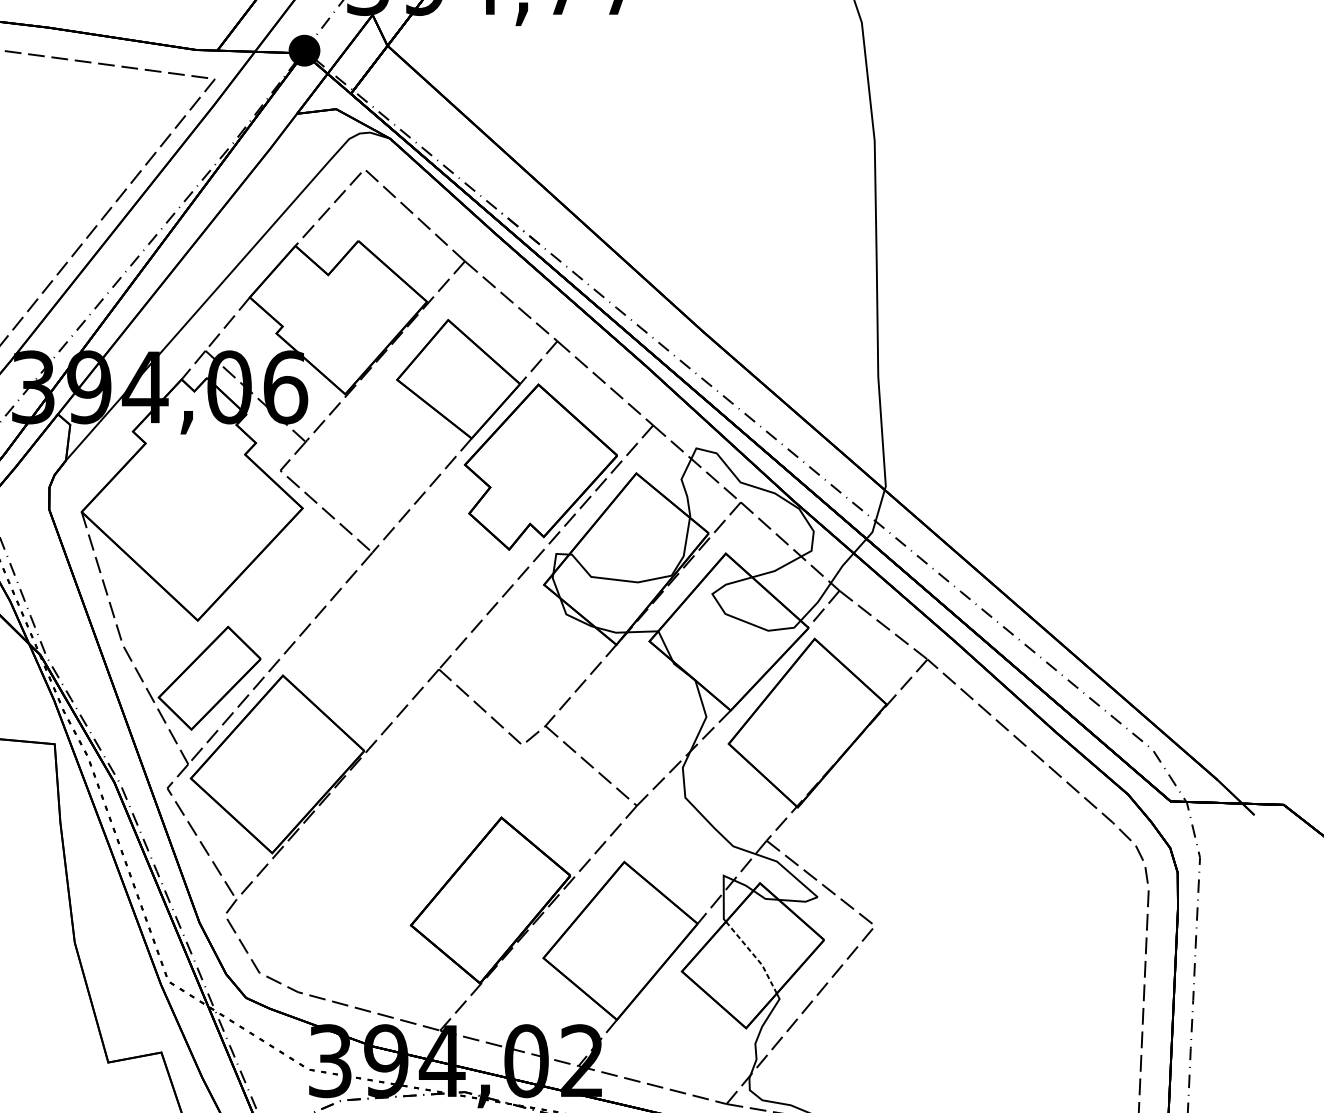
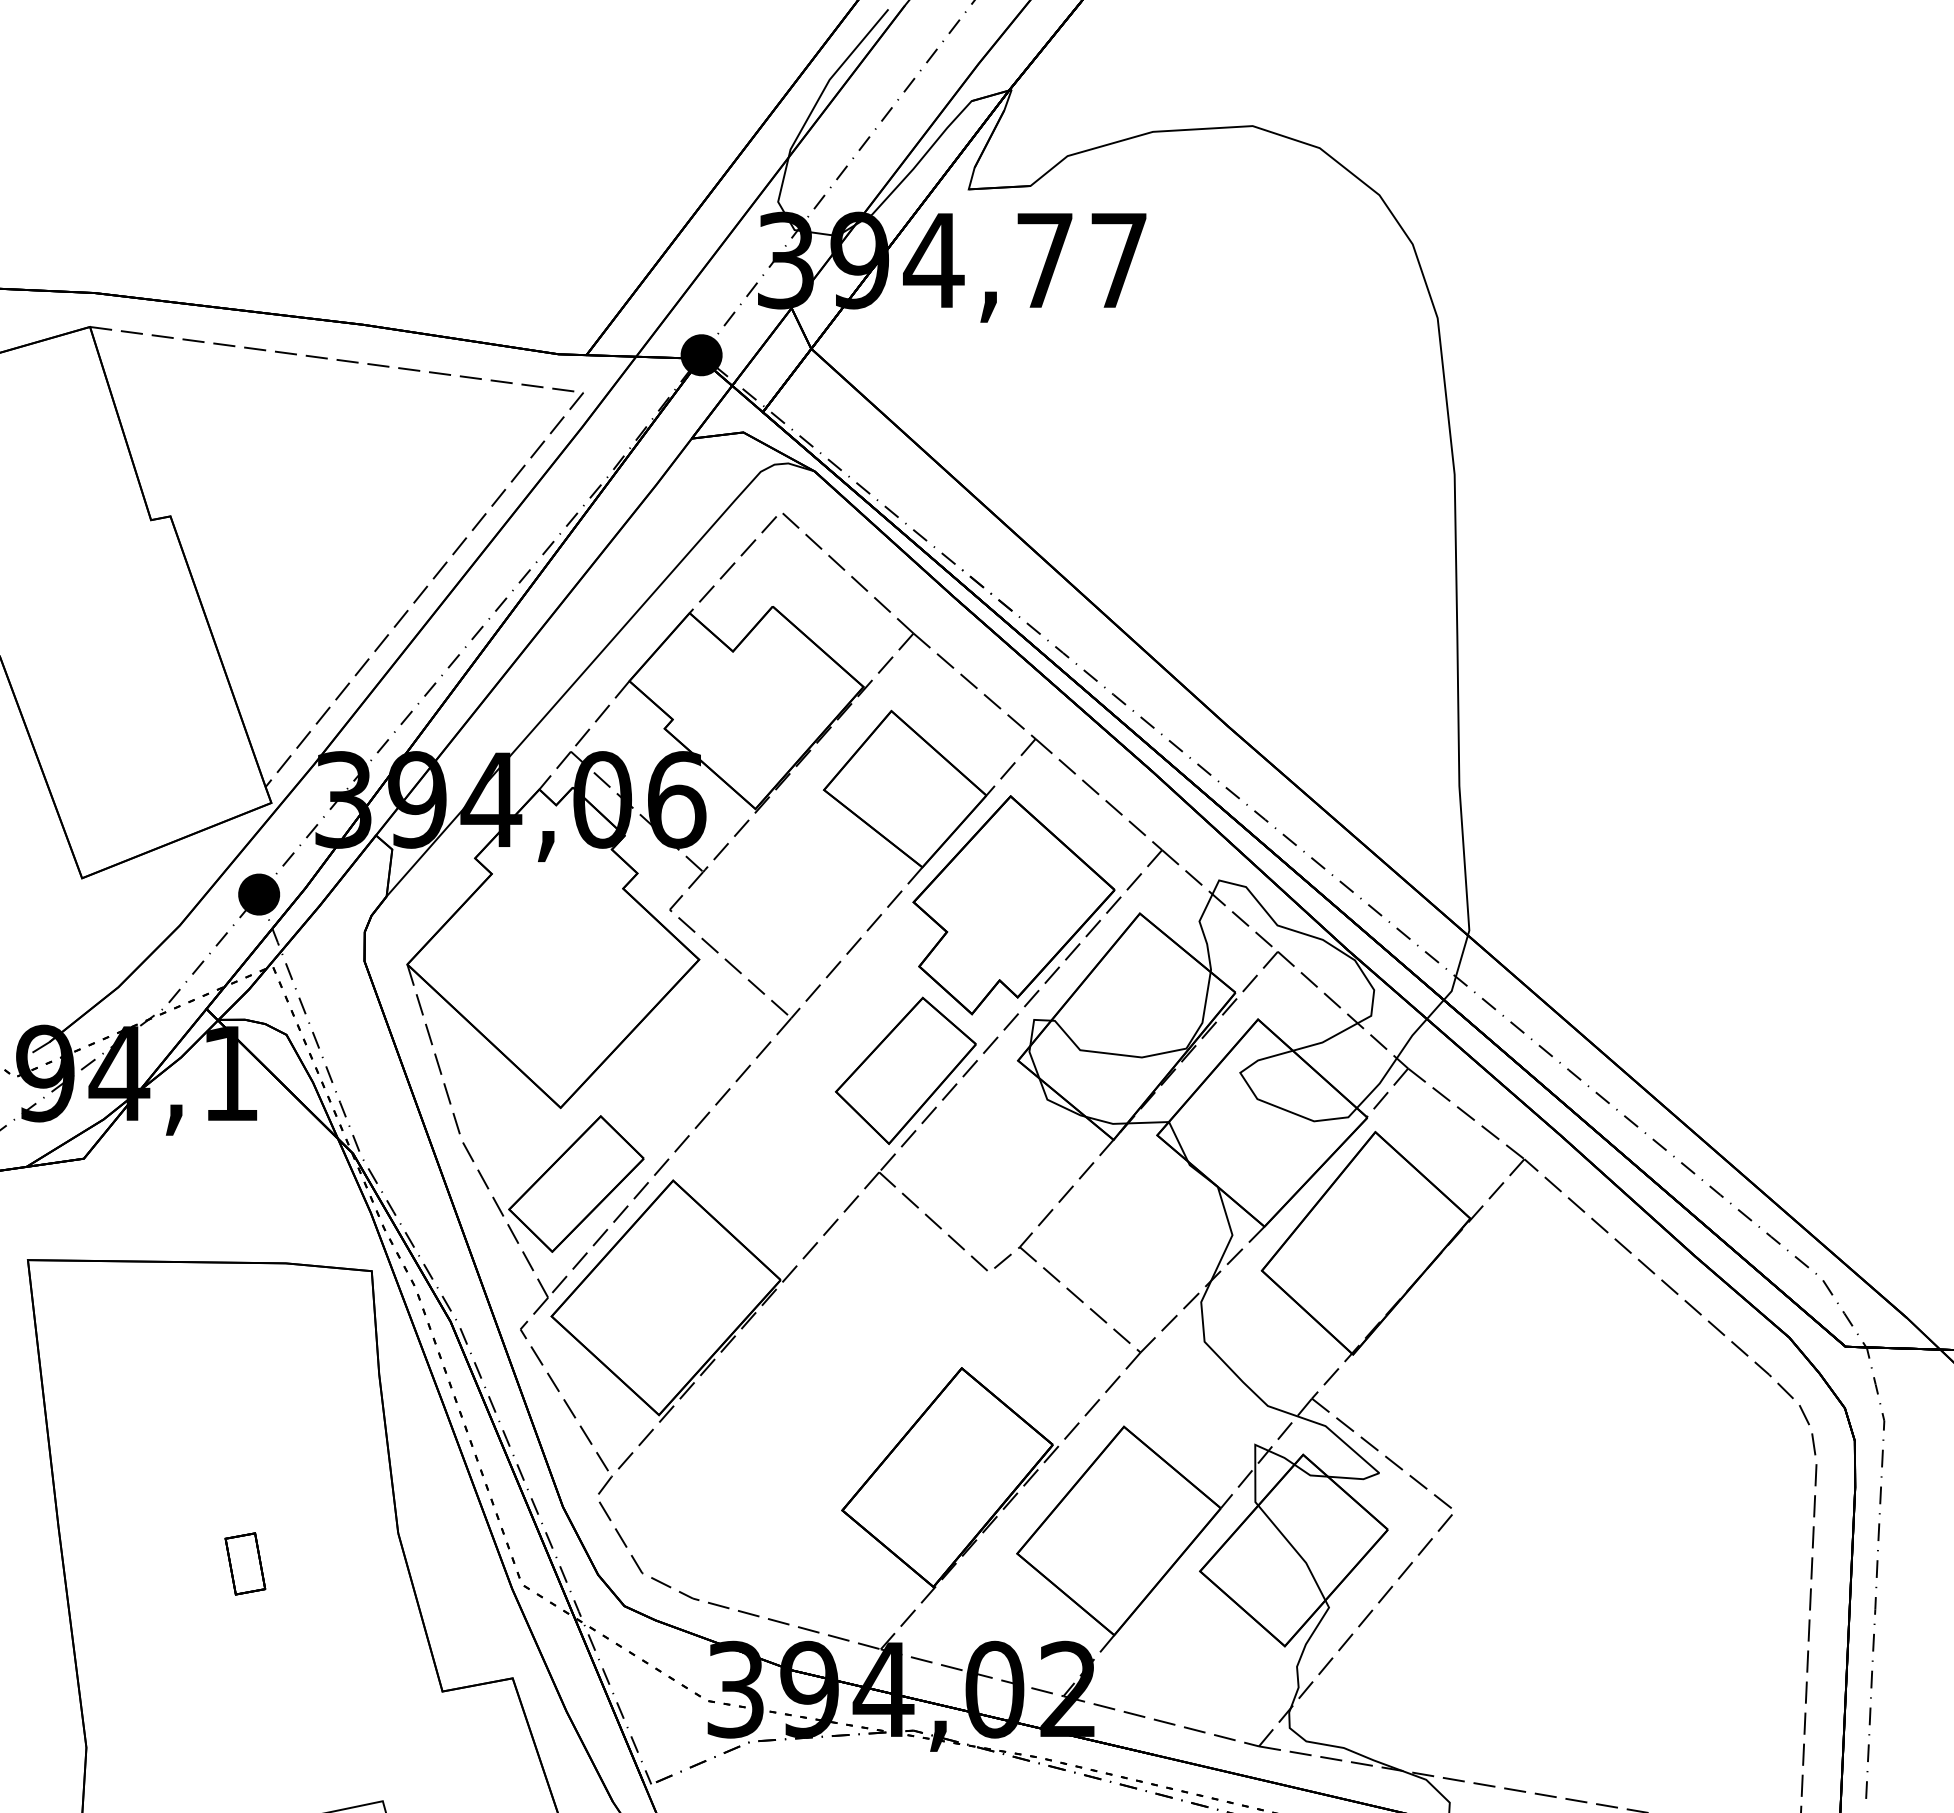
part: (458, 592) -> (905, 1070), added
line: (754, 956) -> (1296, 1551), dashed -> solid

